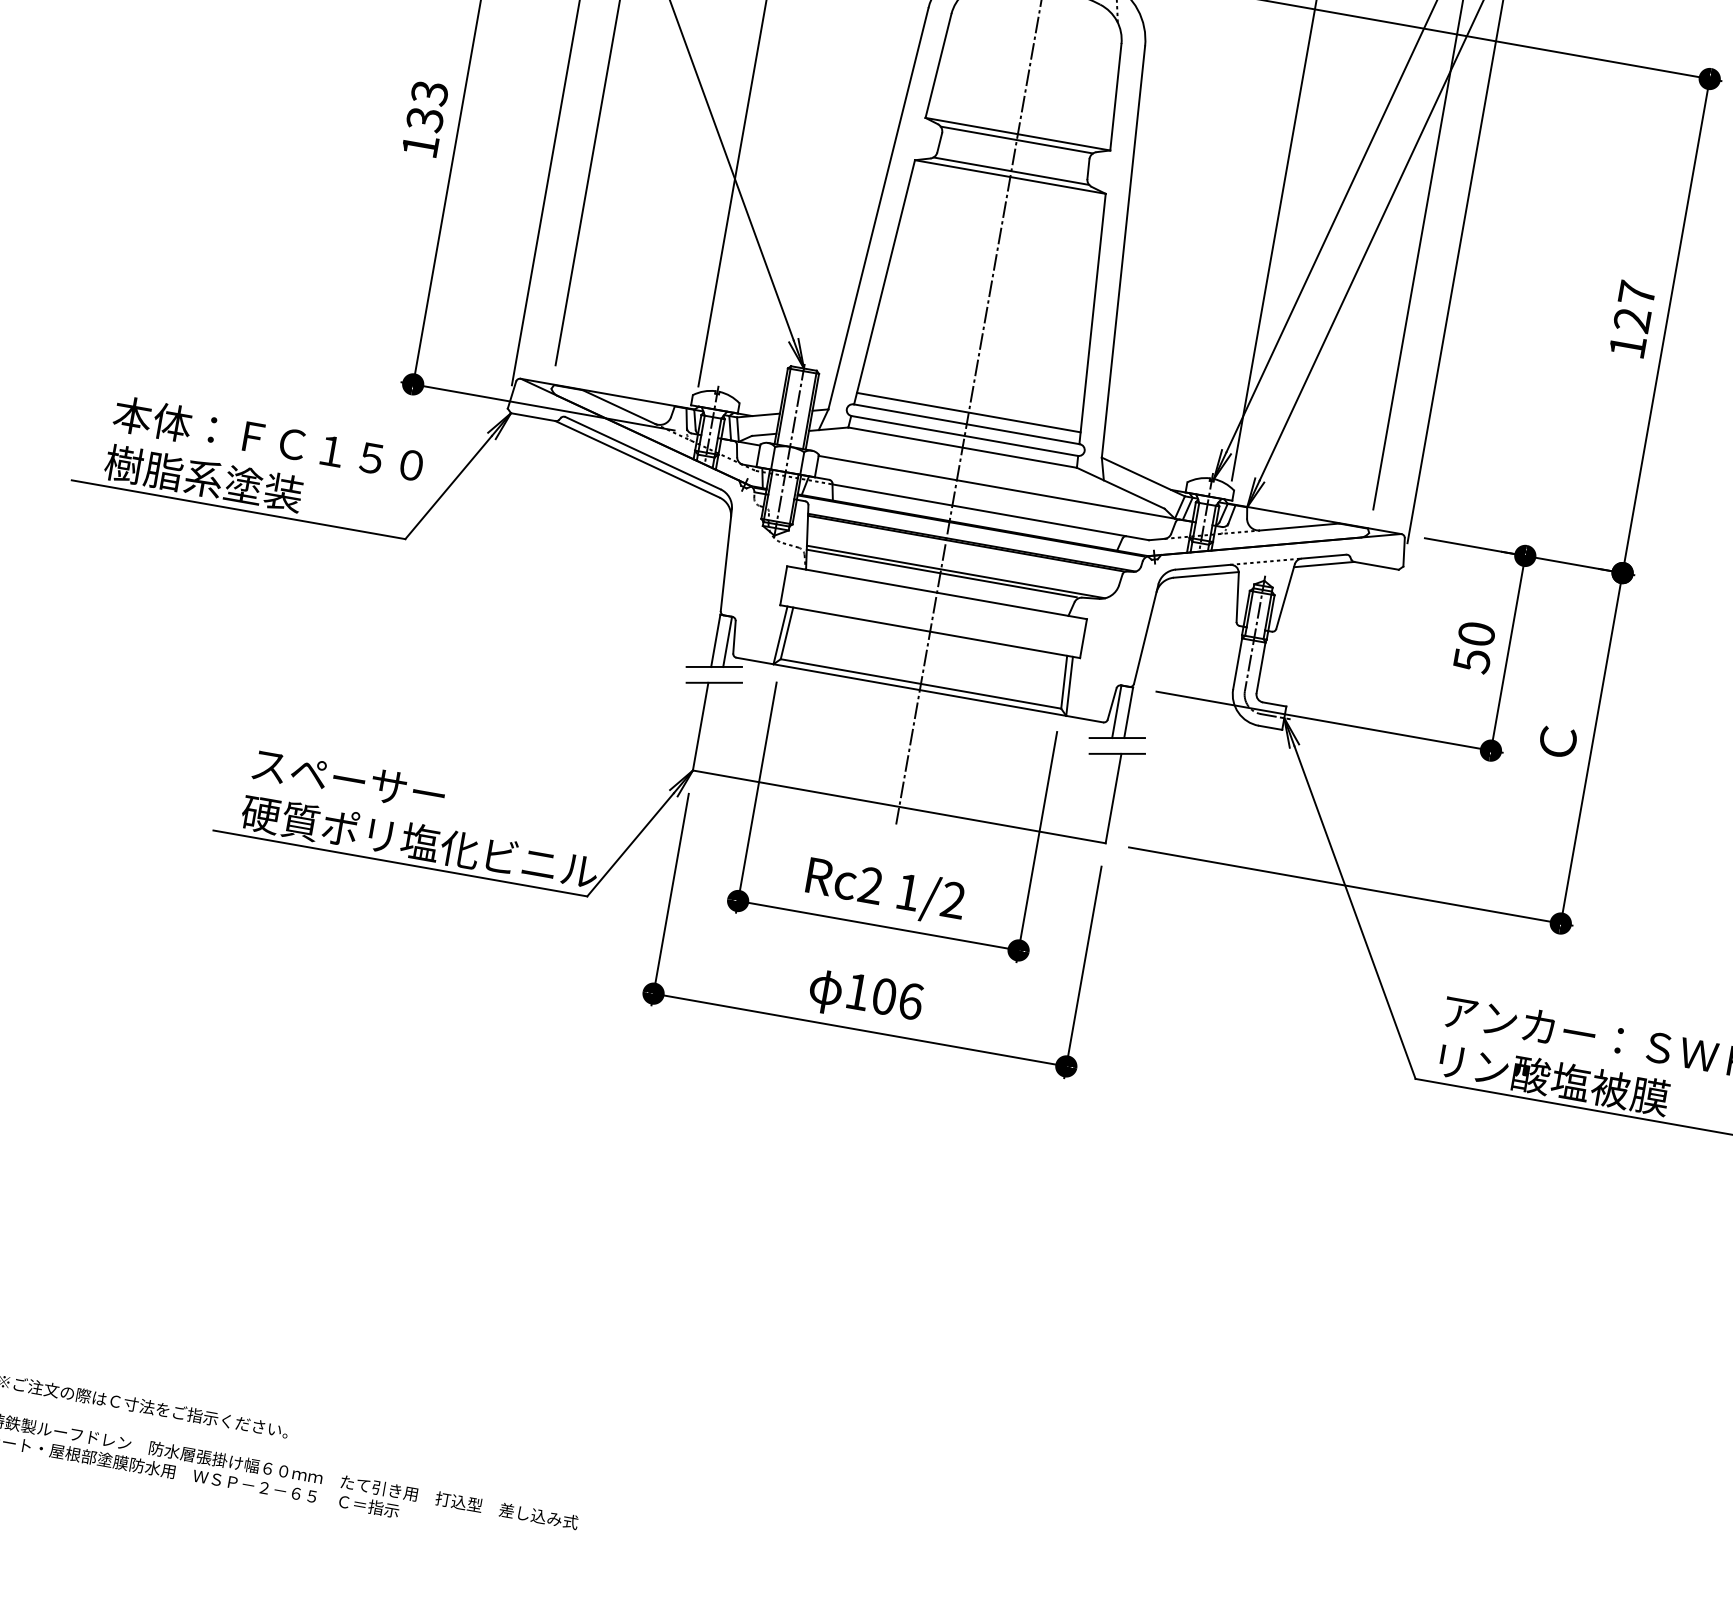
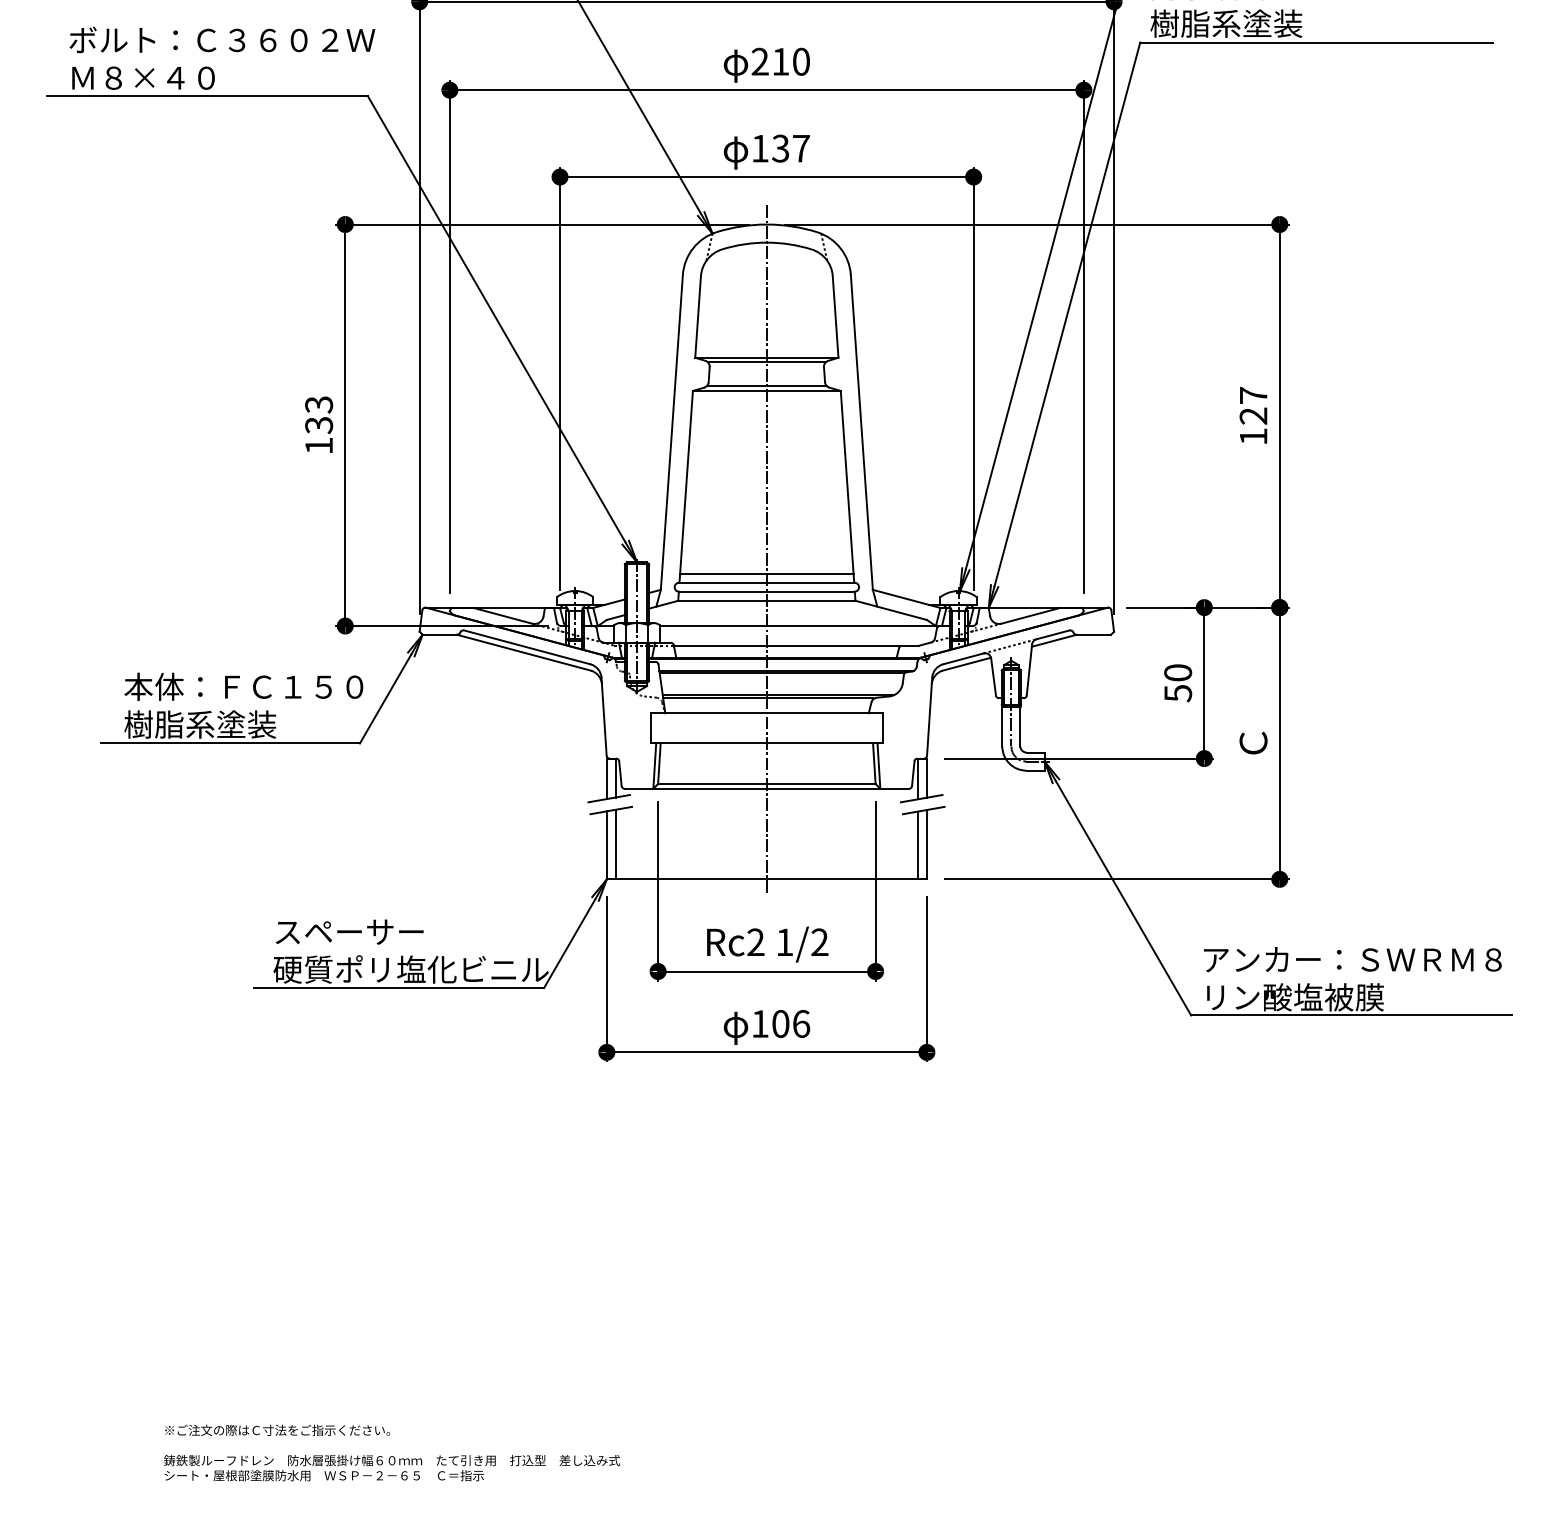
line: (712, 727) -> (615, 844), added
line: (1101, 797) -> (917, 845), added

